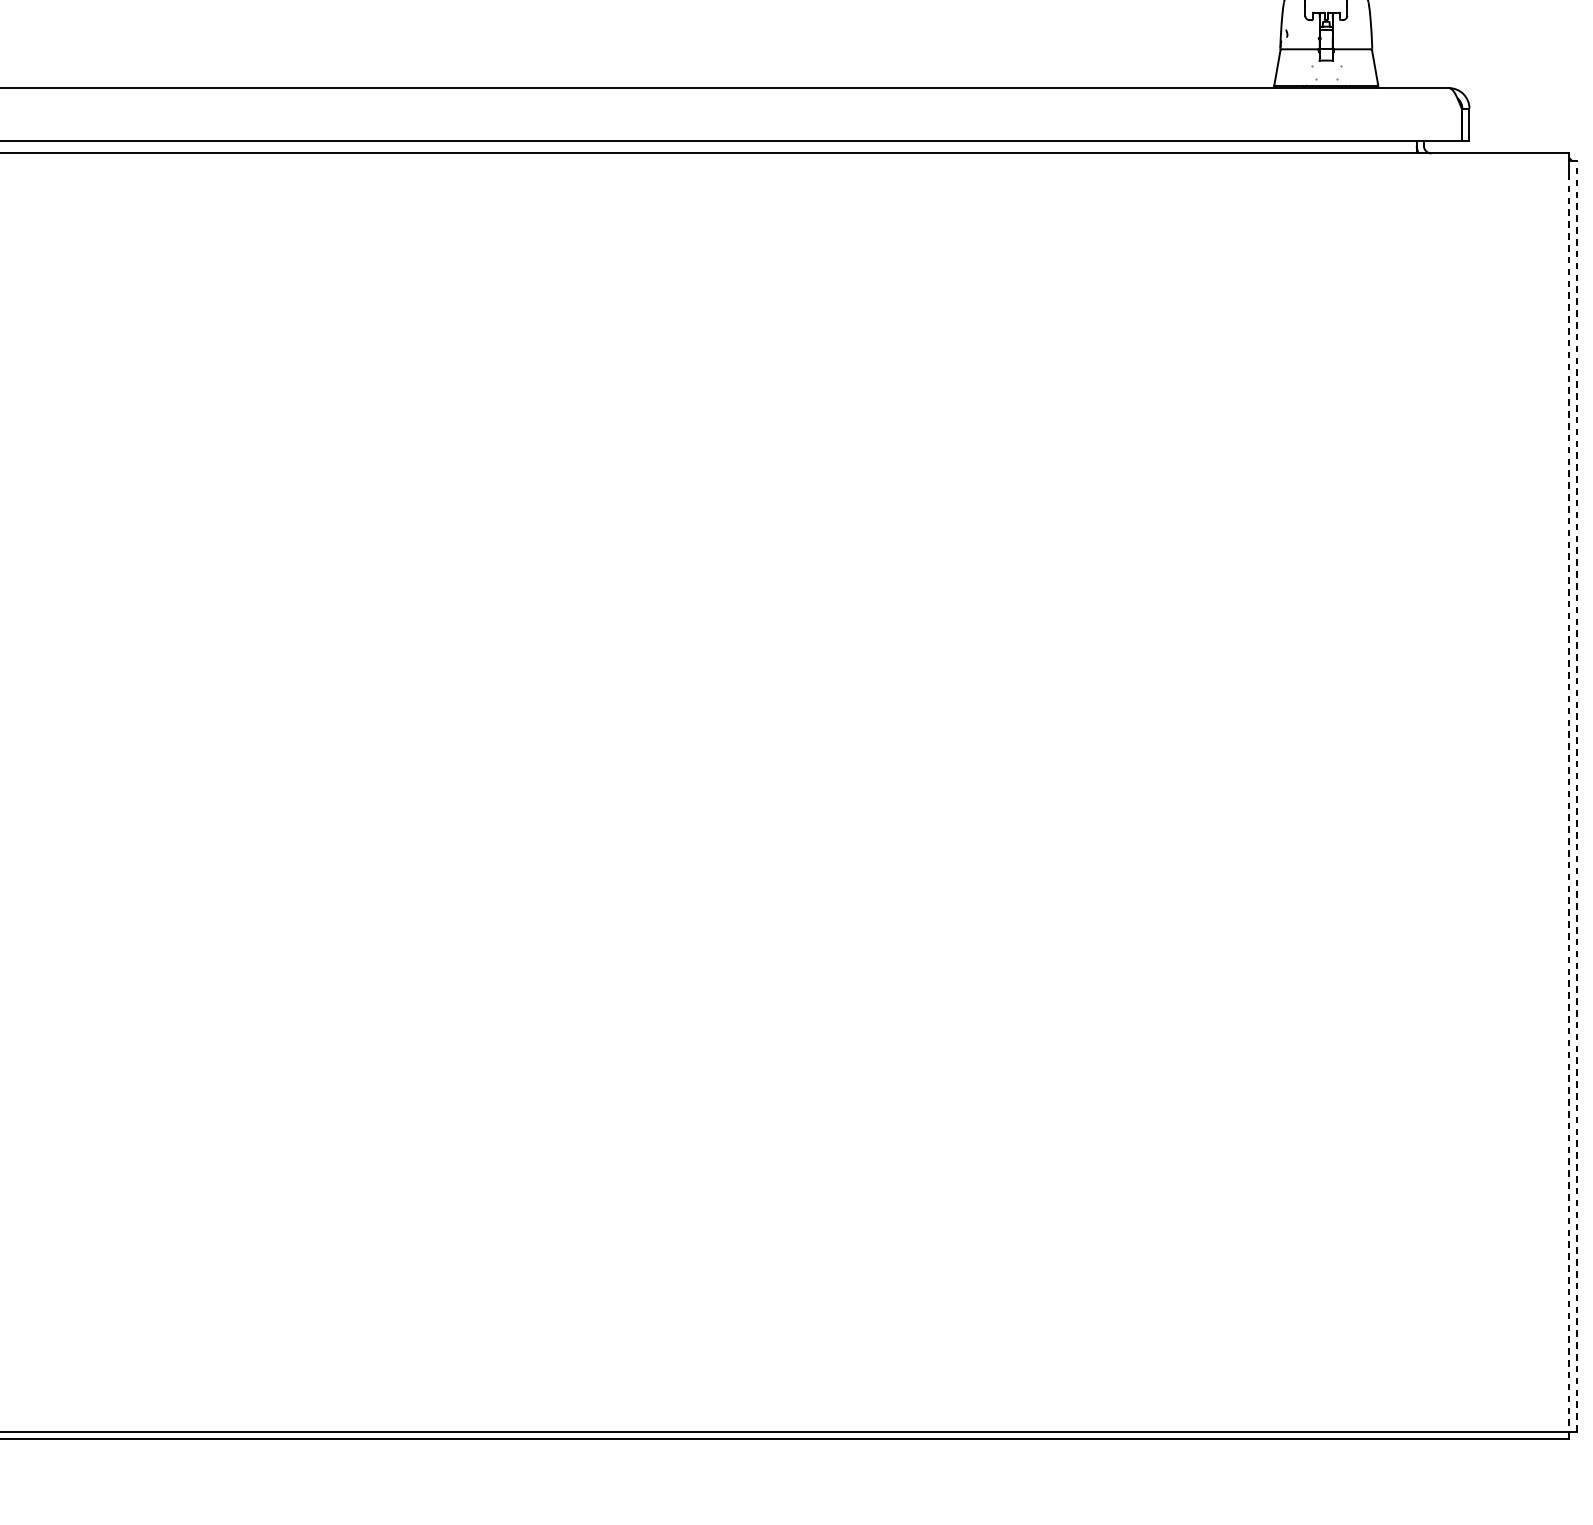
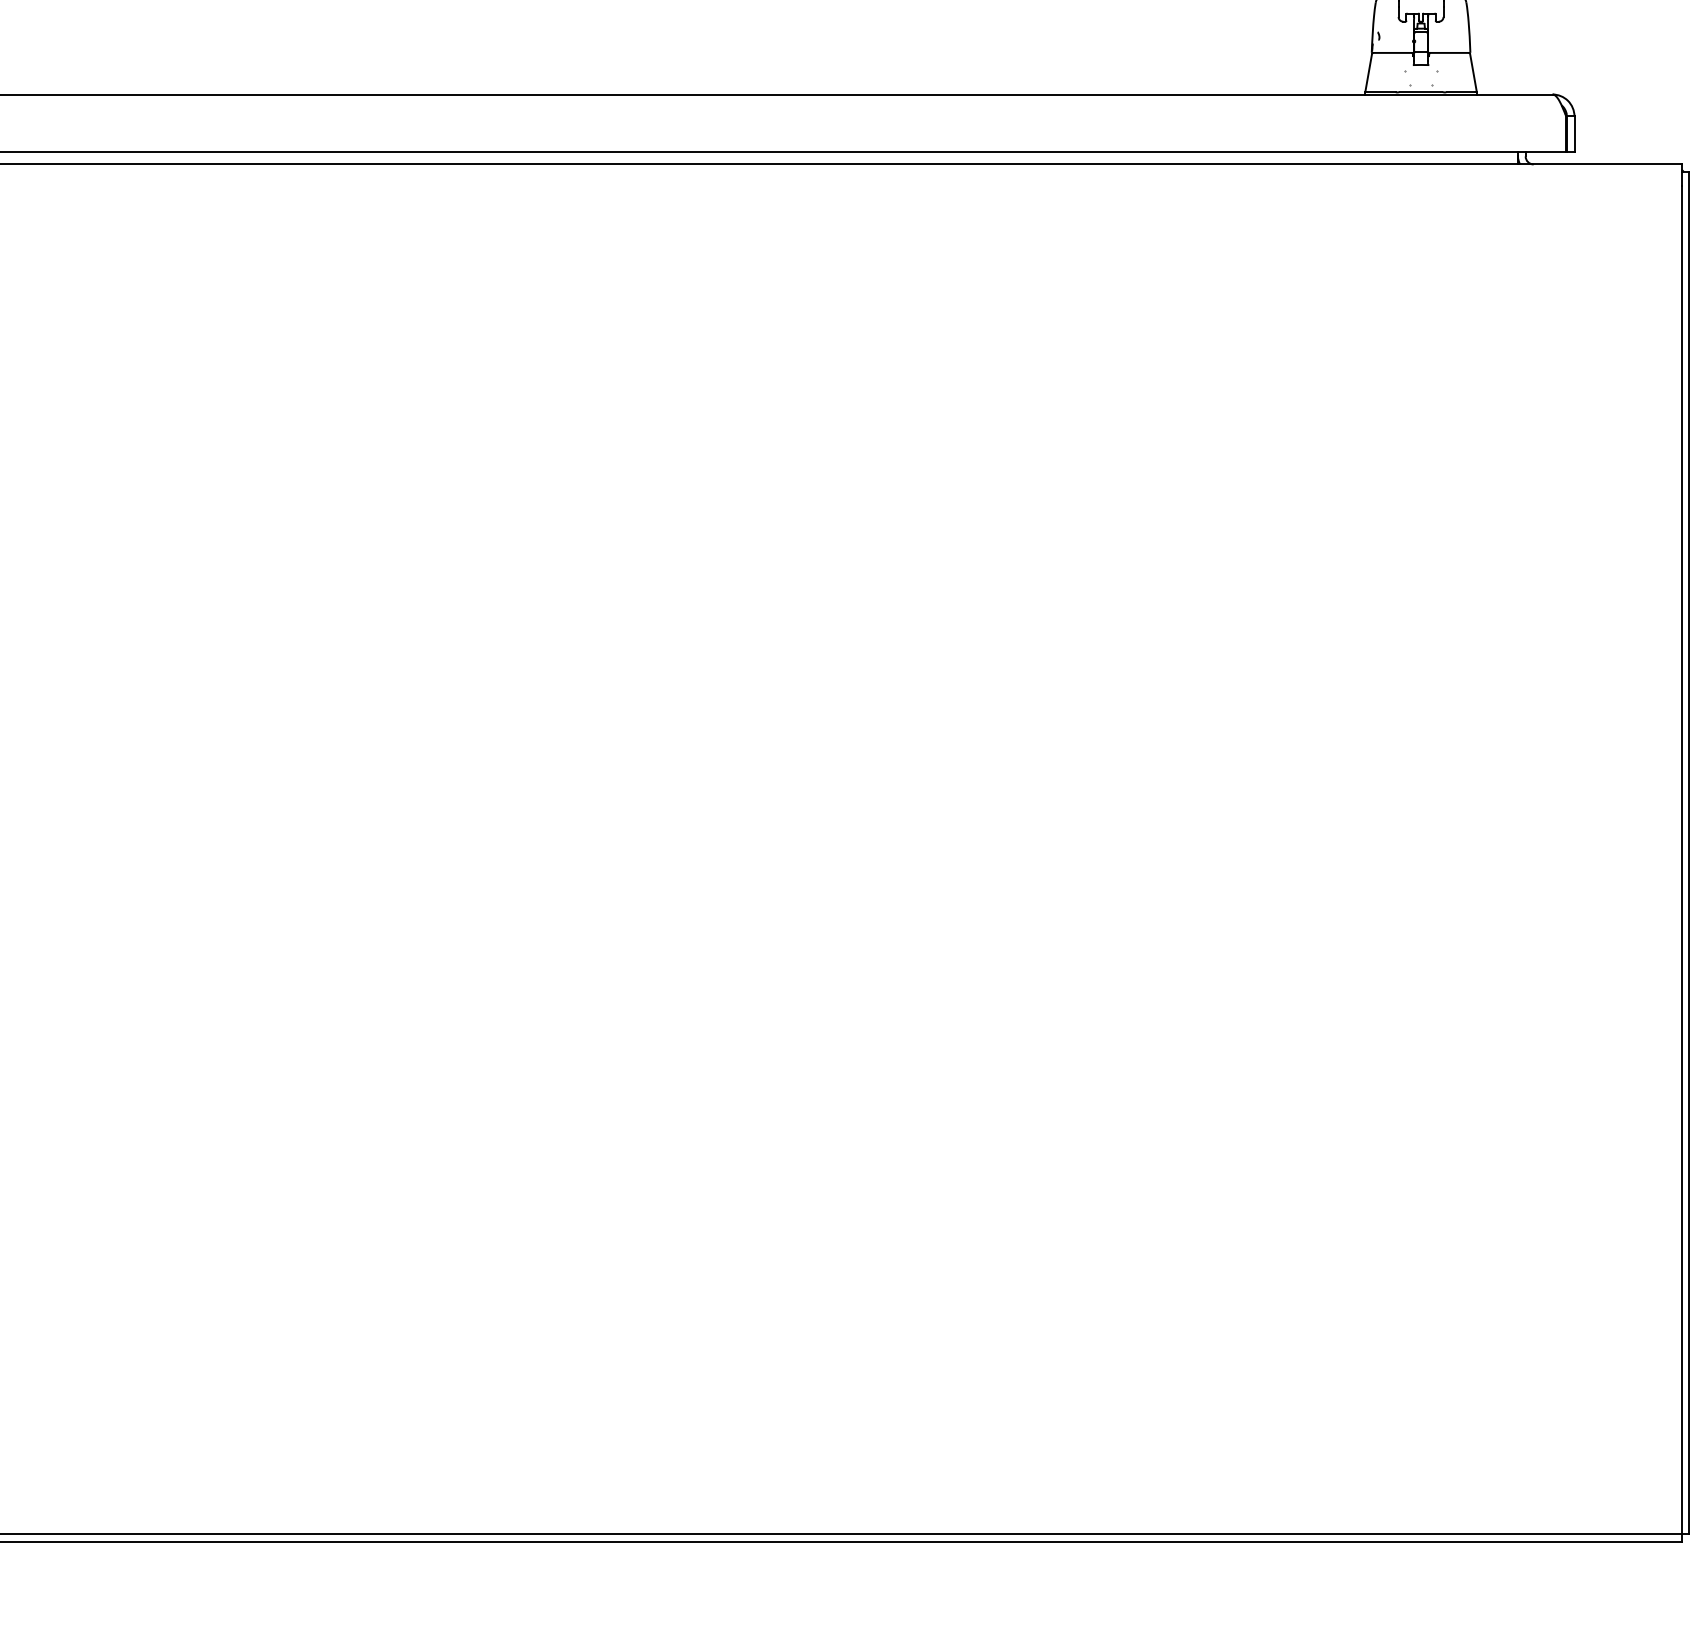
line: (1576, 796) -> (1689, 853), dashed -> solid
line: (1569, 803) -> (1681, 860), dashed -> solid

